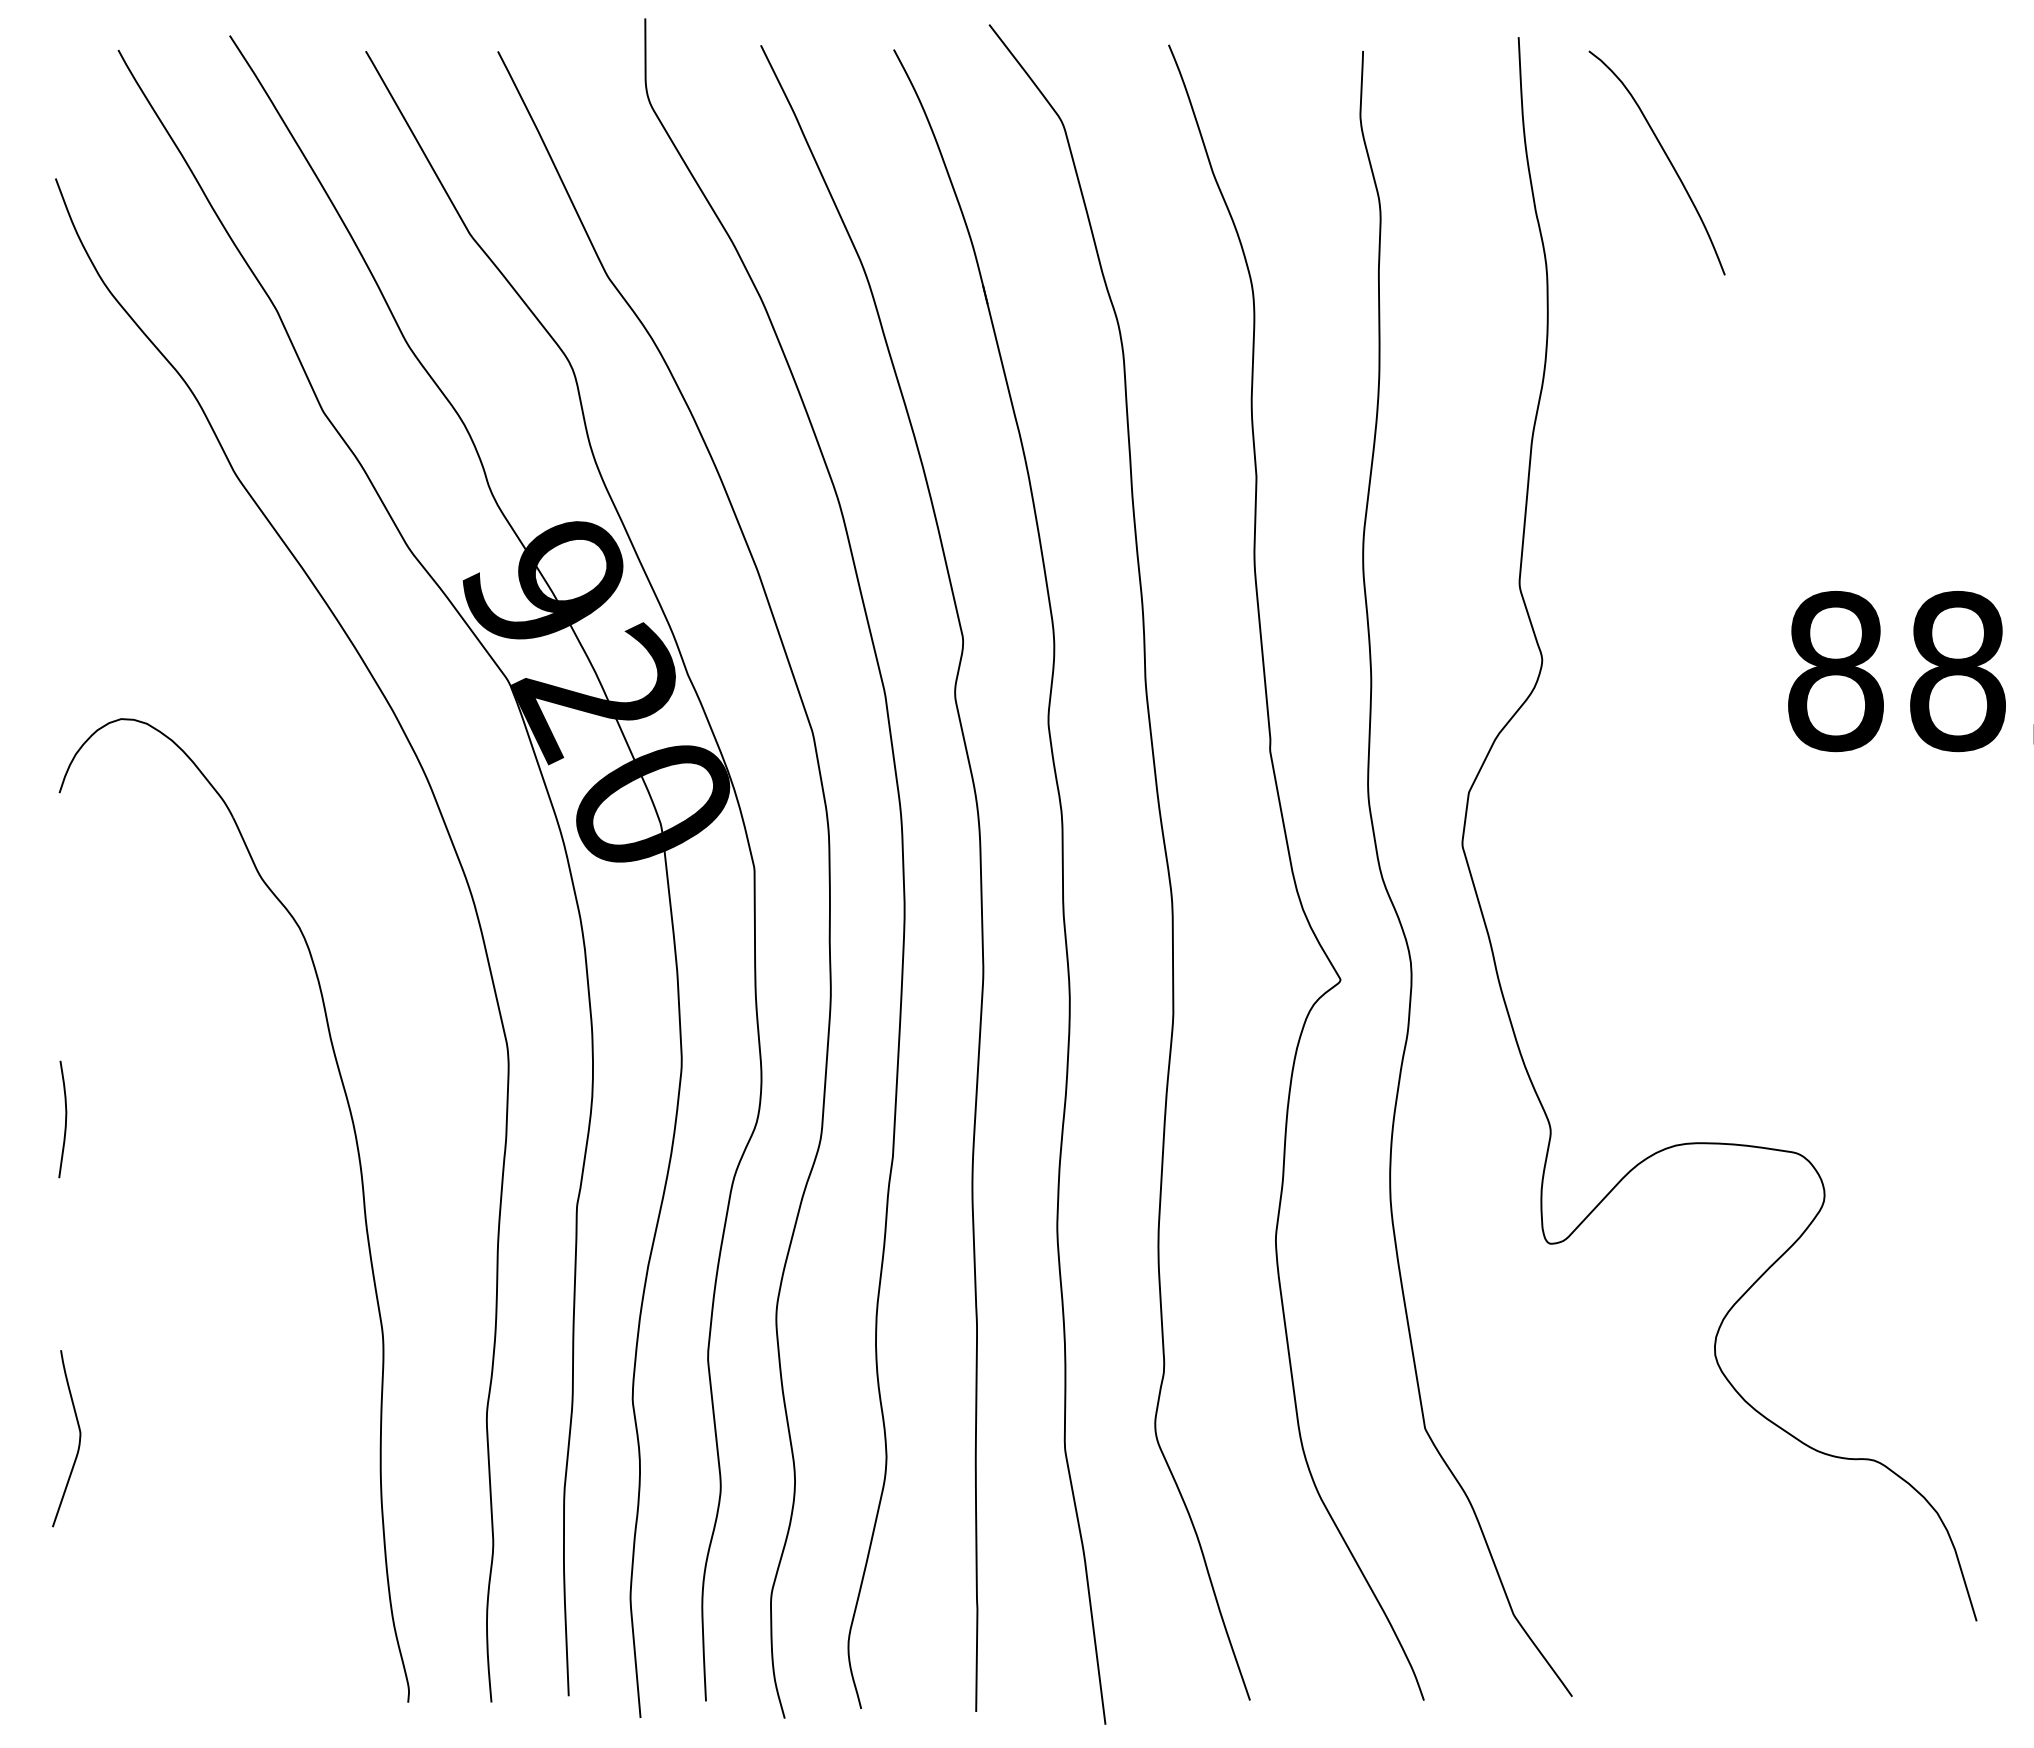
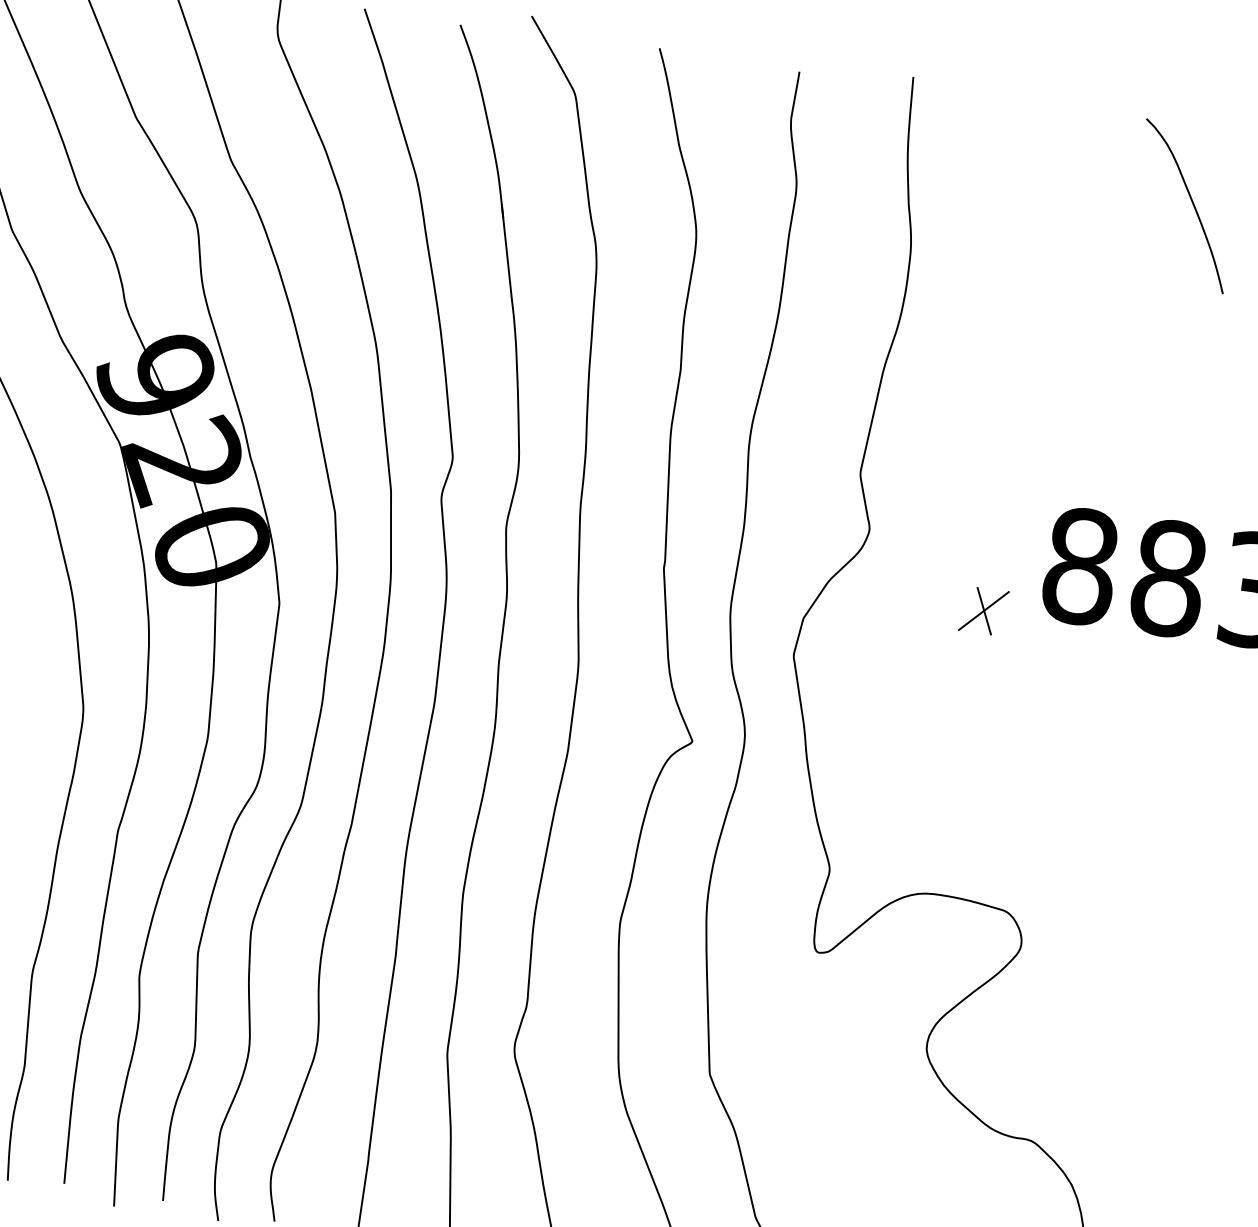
curve: (1666, 157) -> (1192, 203), moved
part: (1712, 749) -> (983, 611), added

